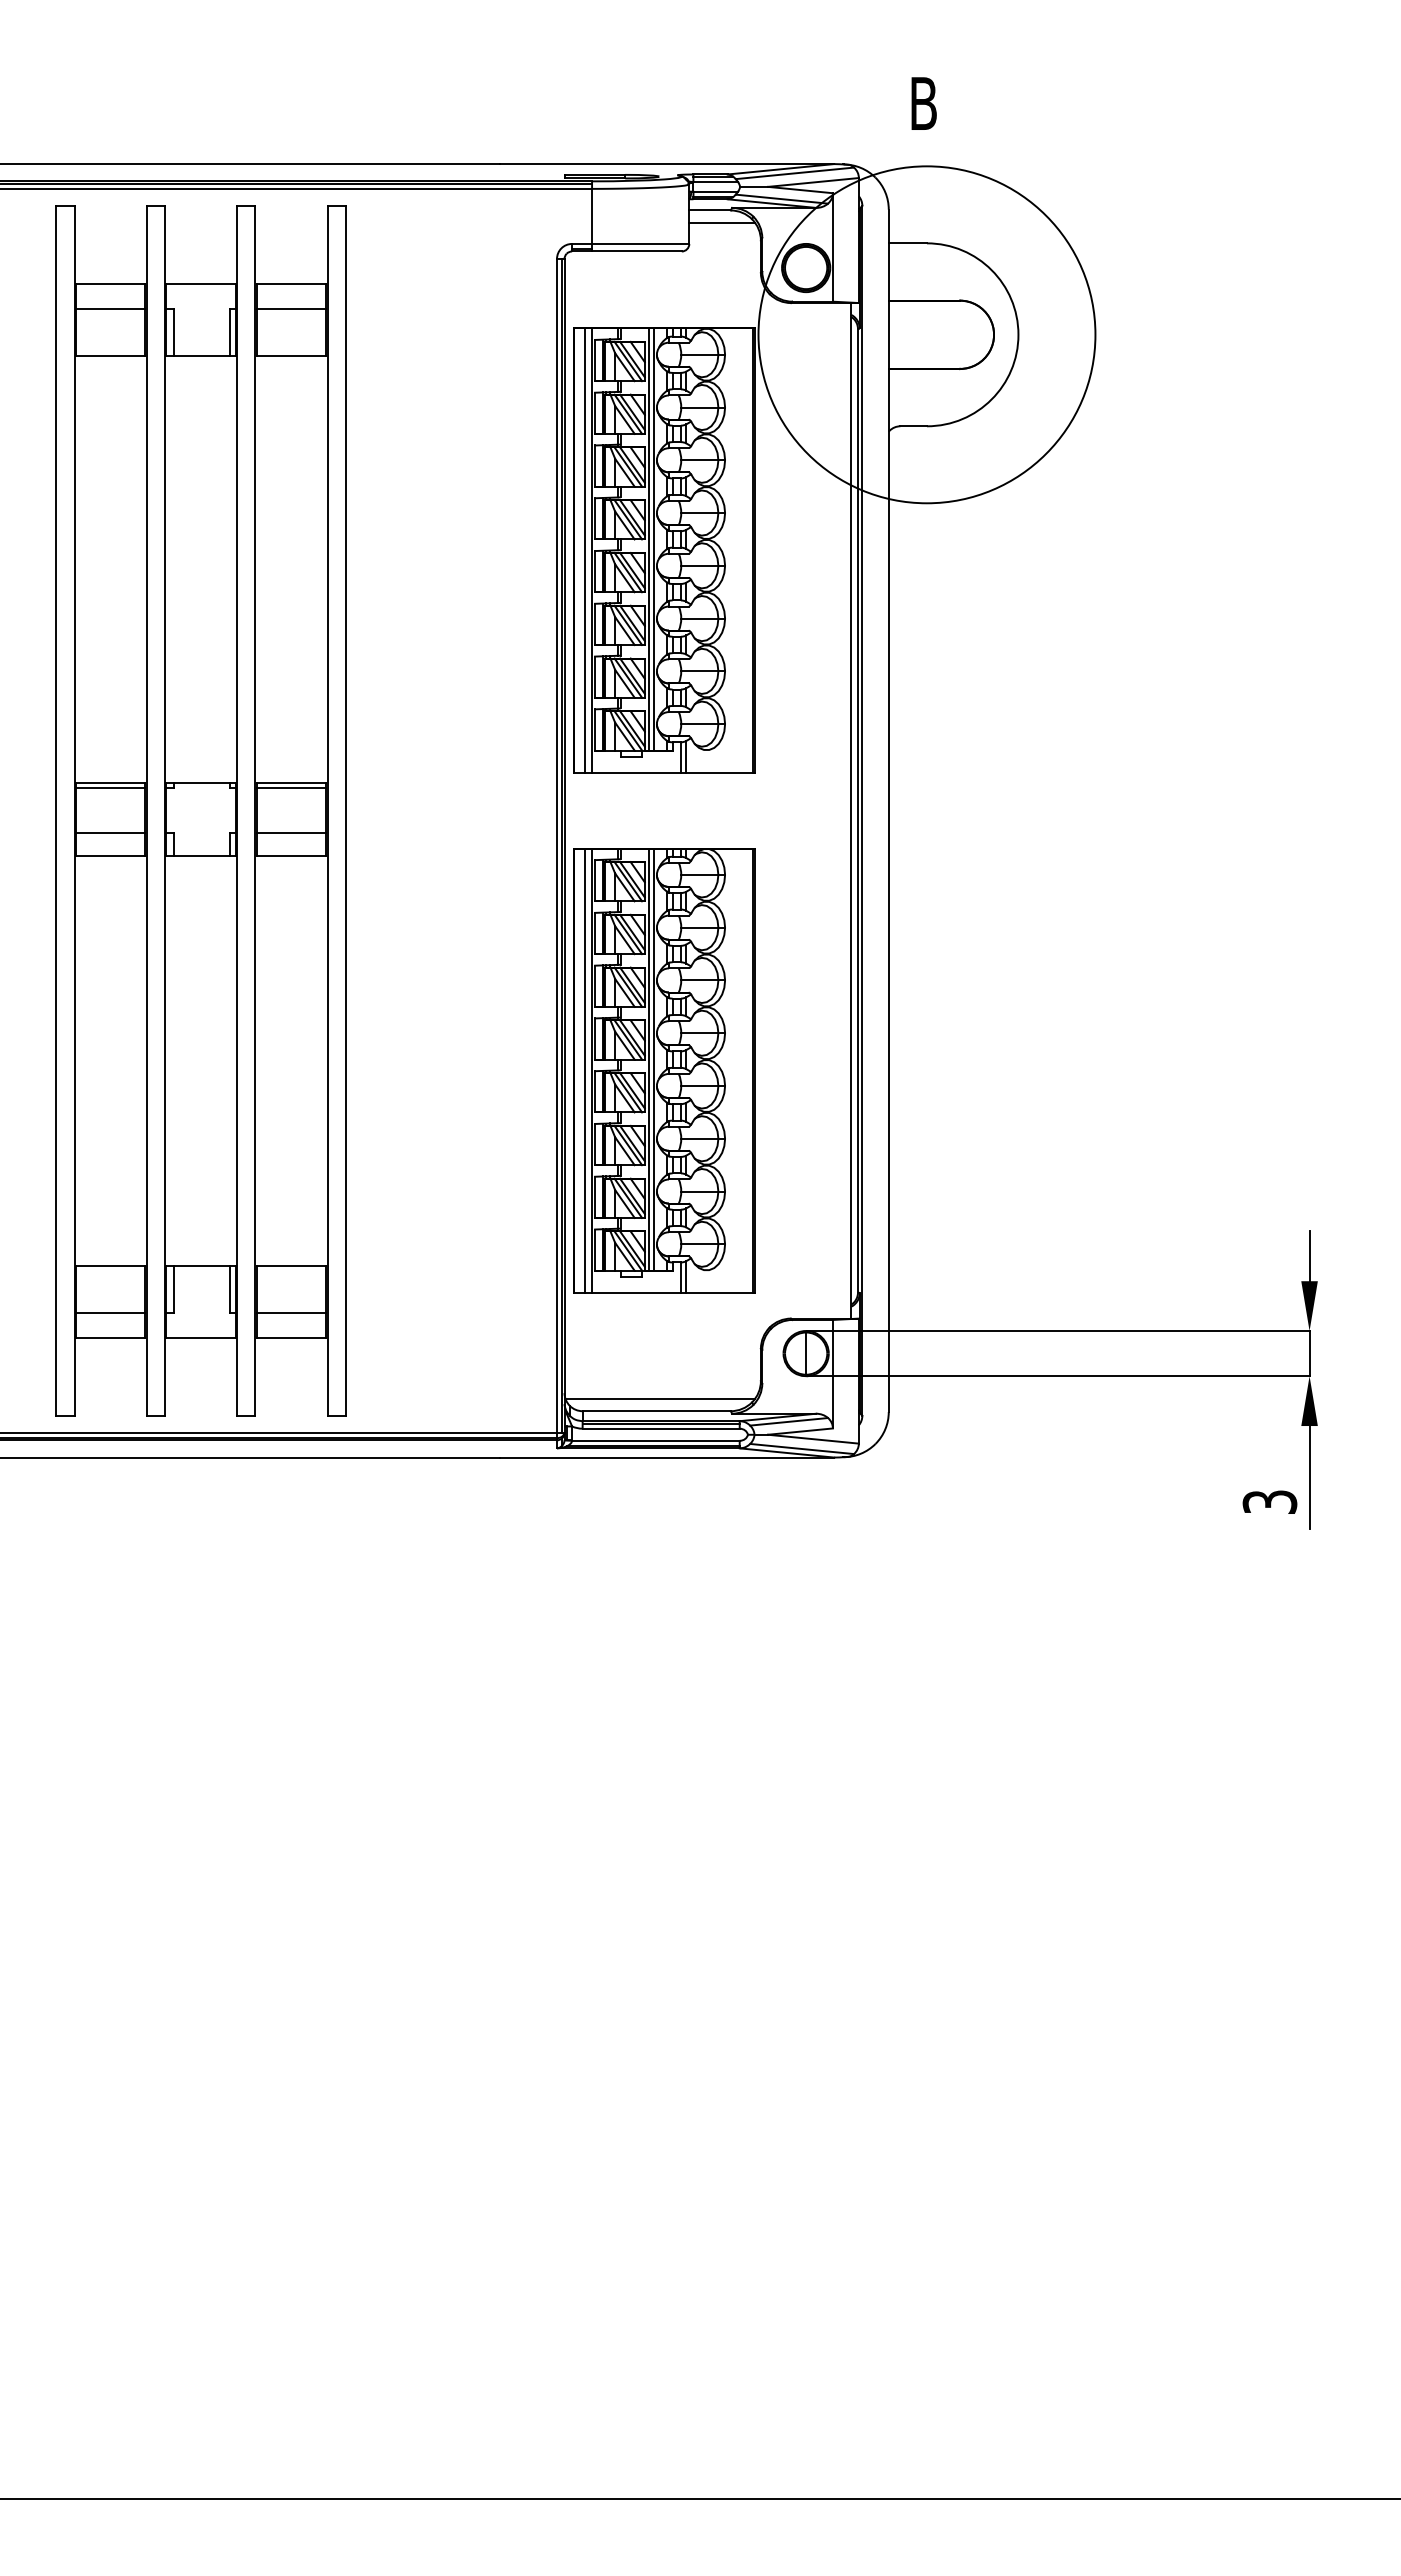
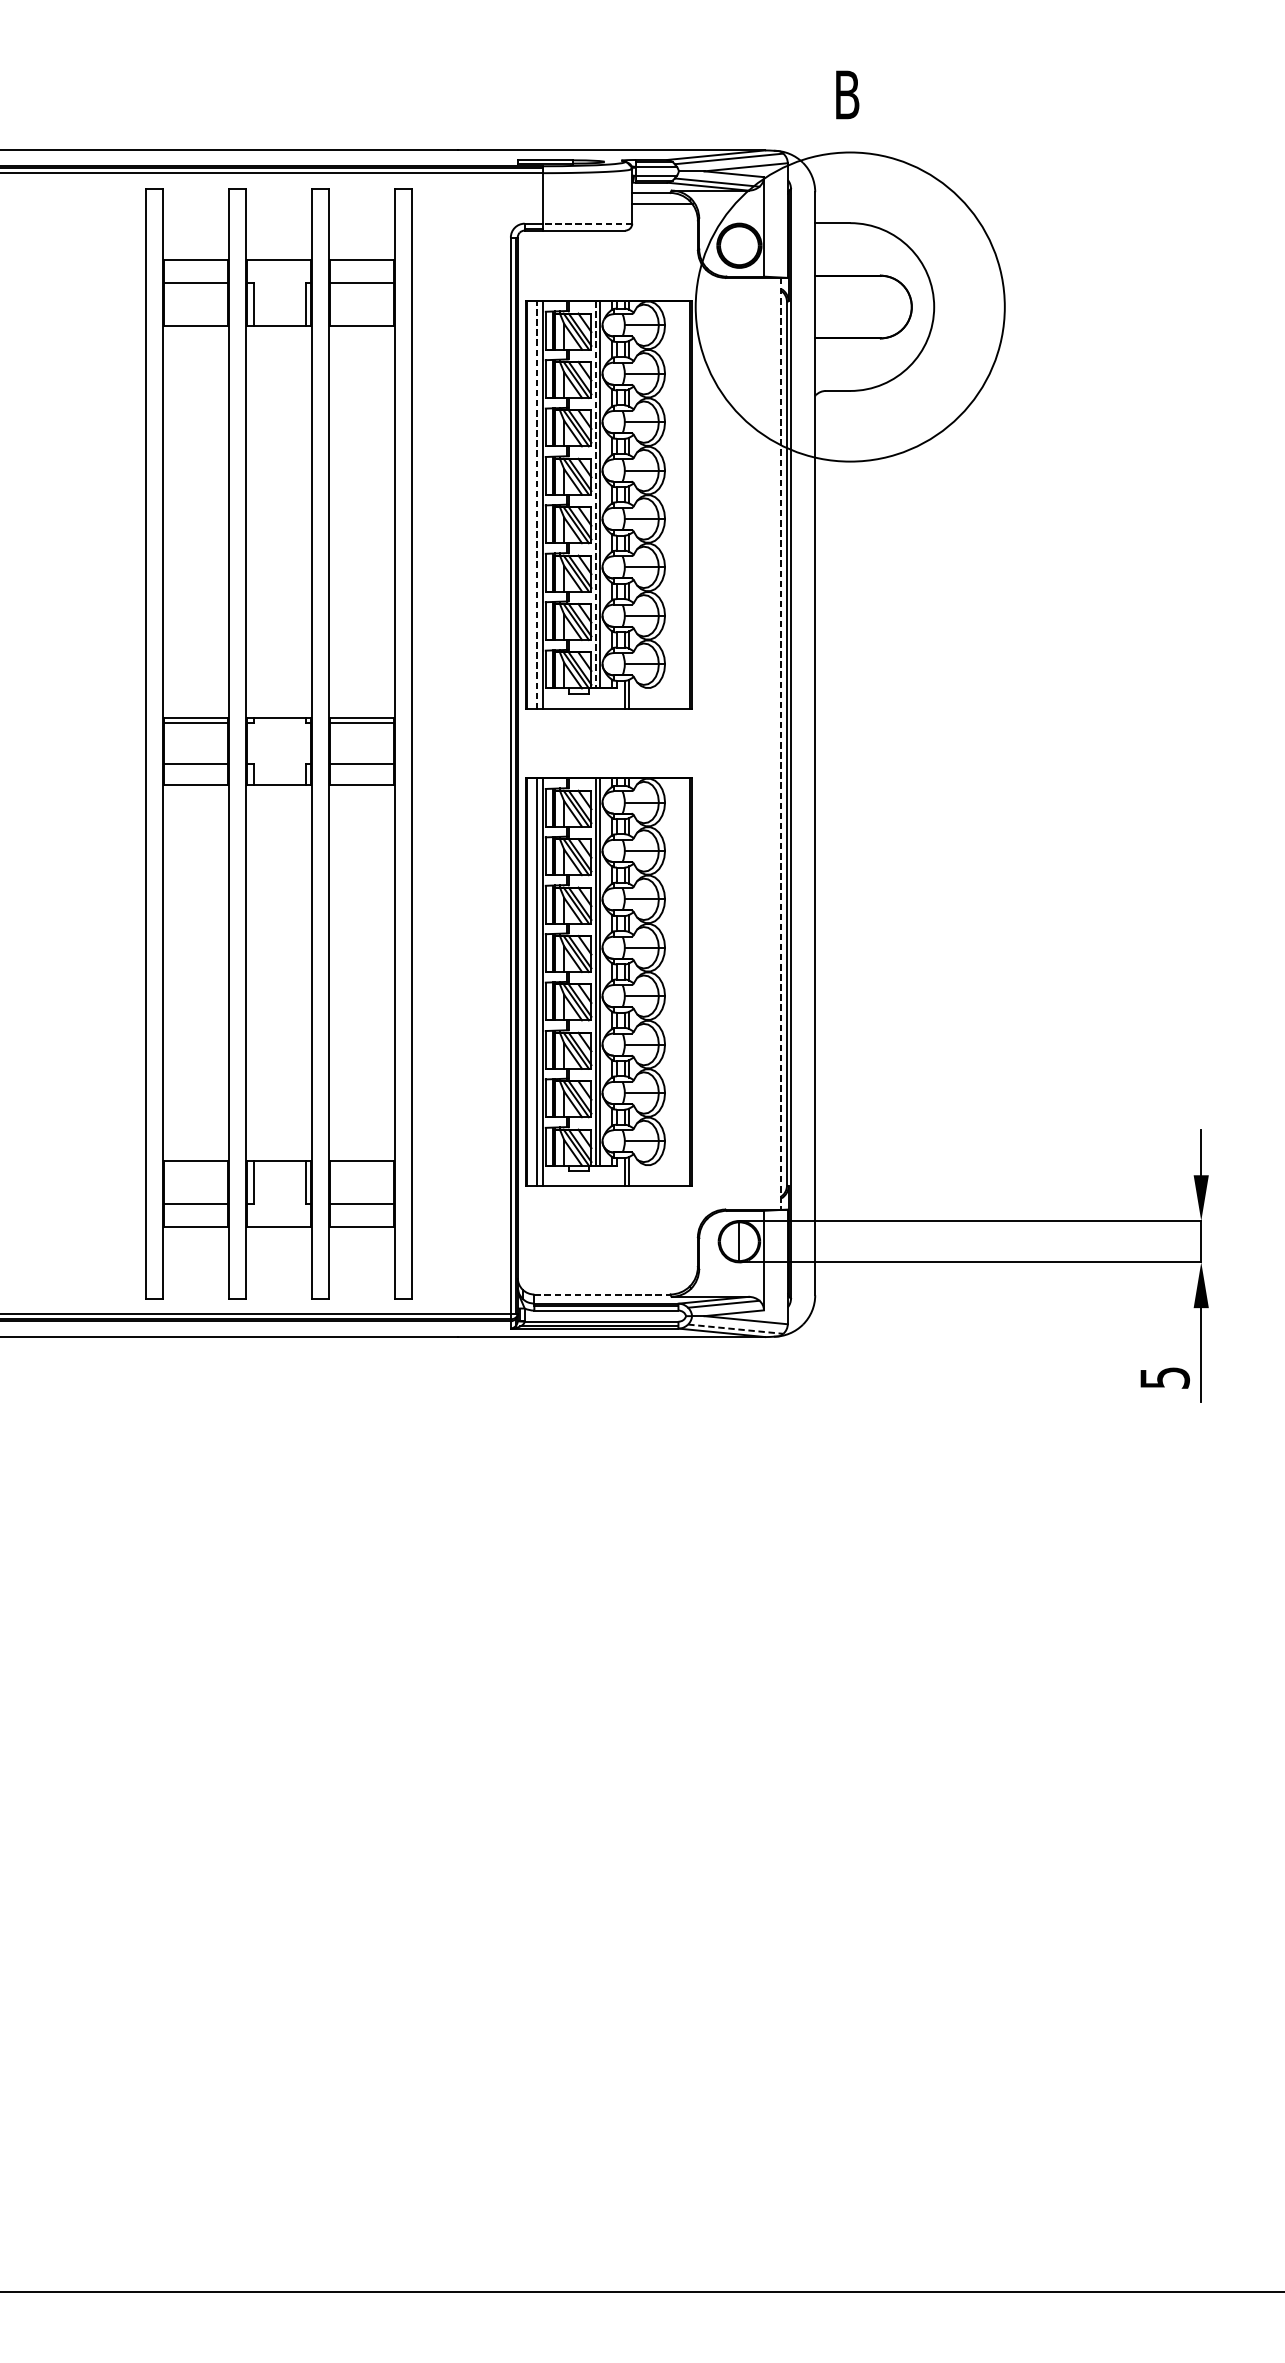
line: (640, 243) -> (587, 223), solid -> dashed
line: (649, 539) -> (595, 494), solid -> dashed
line: (585, 550) -> (536, 504), solid -> dashed
part: (200, 810) -> (278, 743), moved
line: (851, 810) -> (781, 743), solid -> dashed
line: (660, 1398) -> (605, 1282), removed
line: (657, 1411) -> (603, 1294), solid -> dashed
line: (802, 1449) -> (736, 1329), solid -> dashed
text: (1269, 1501) -> (1164, 1377), 3 -> 5

